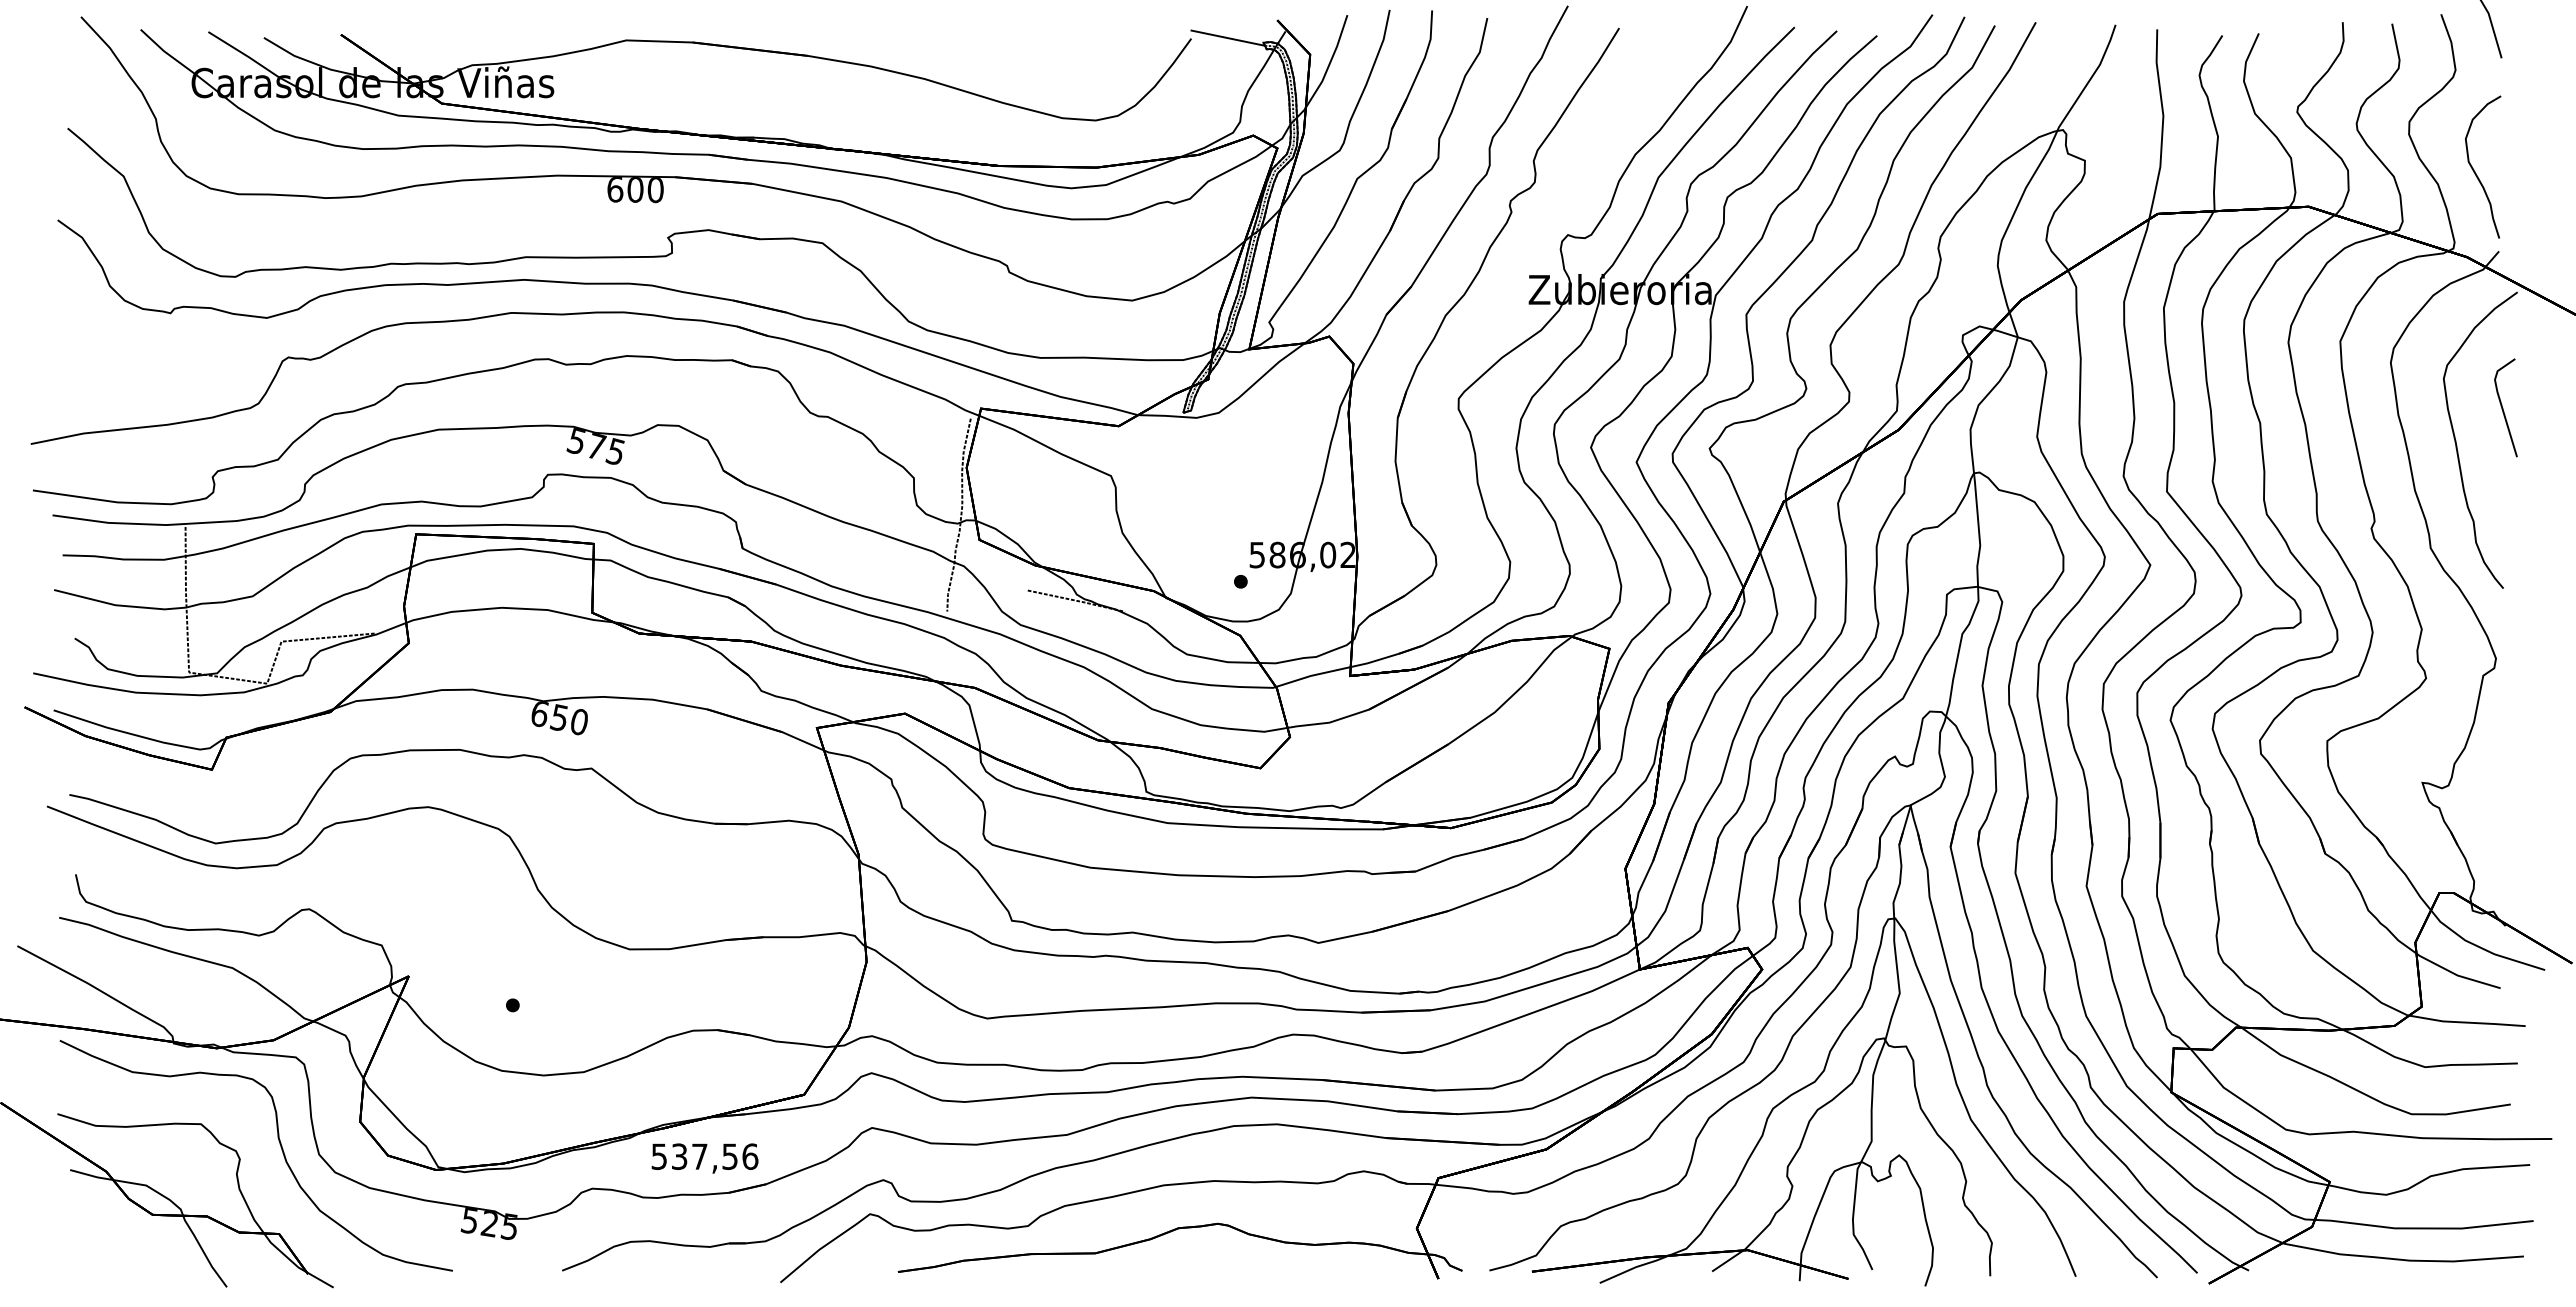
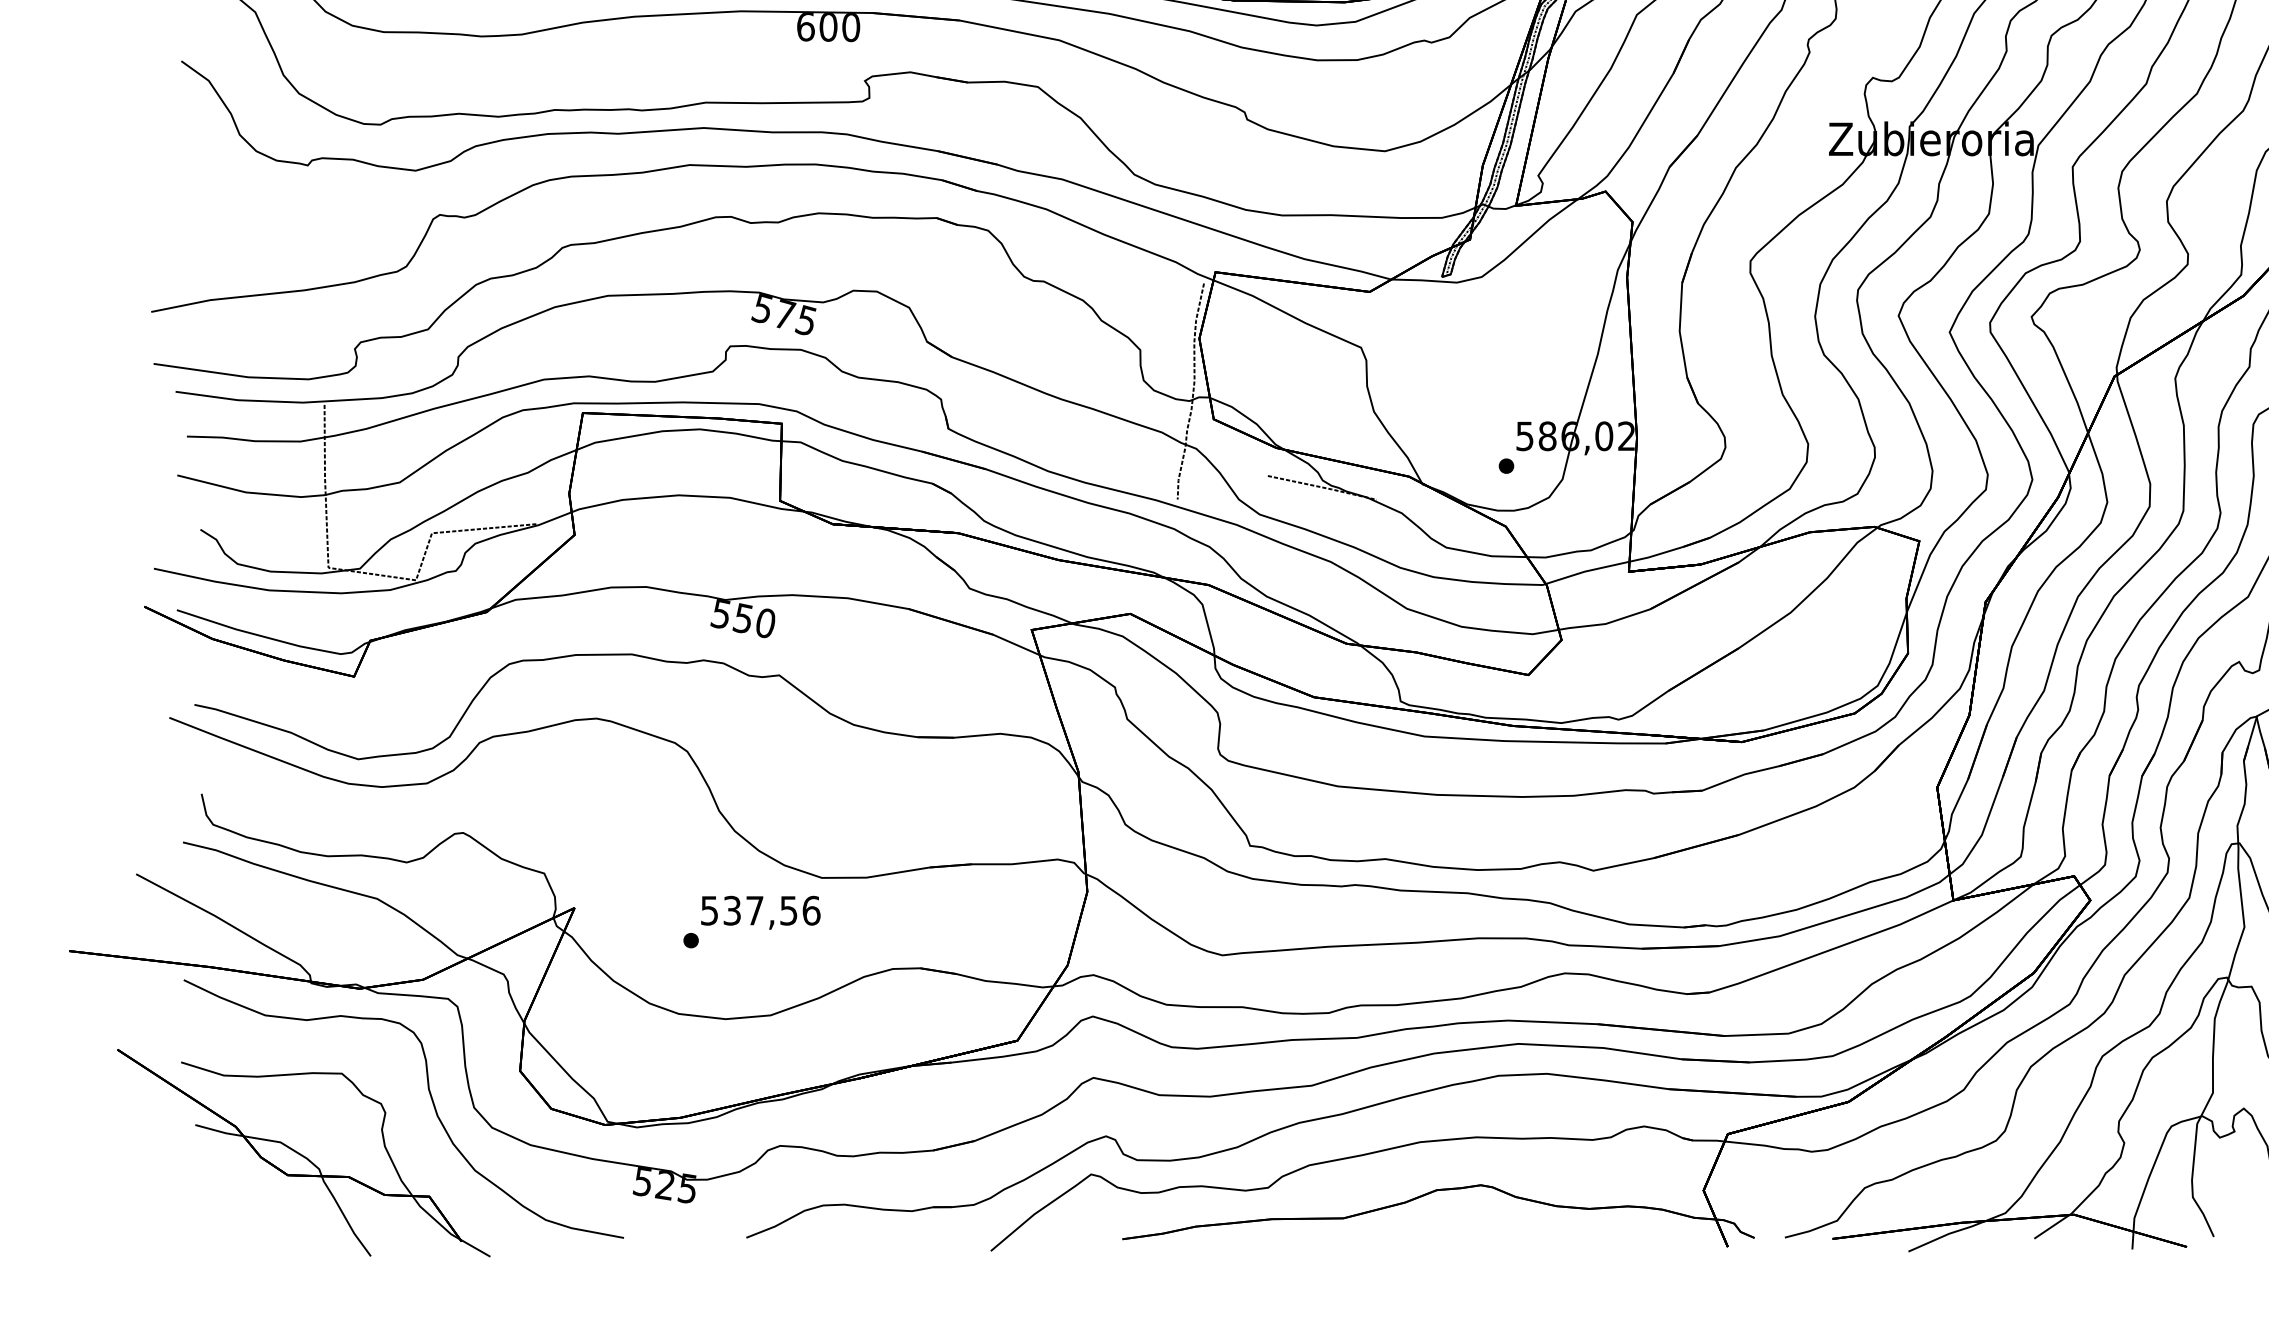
text: (539, 713) -> (720, 613), 650 -> 550
text: (704, 1158) -> (760, 912), moved

